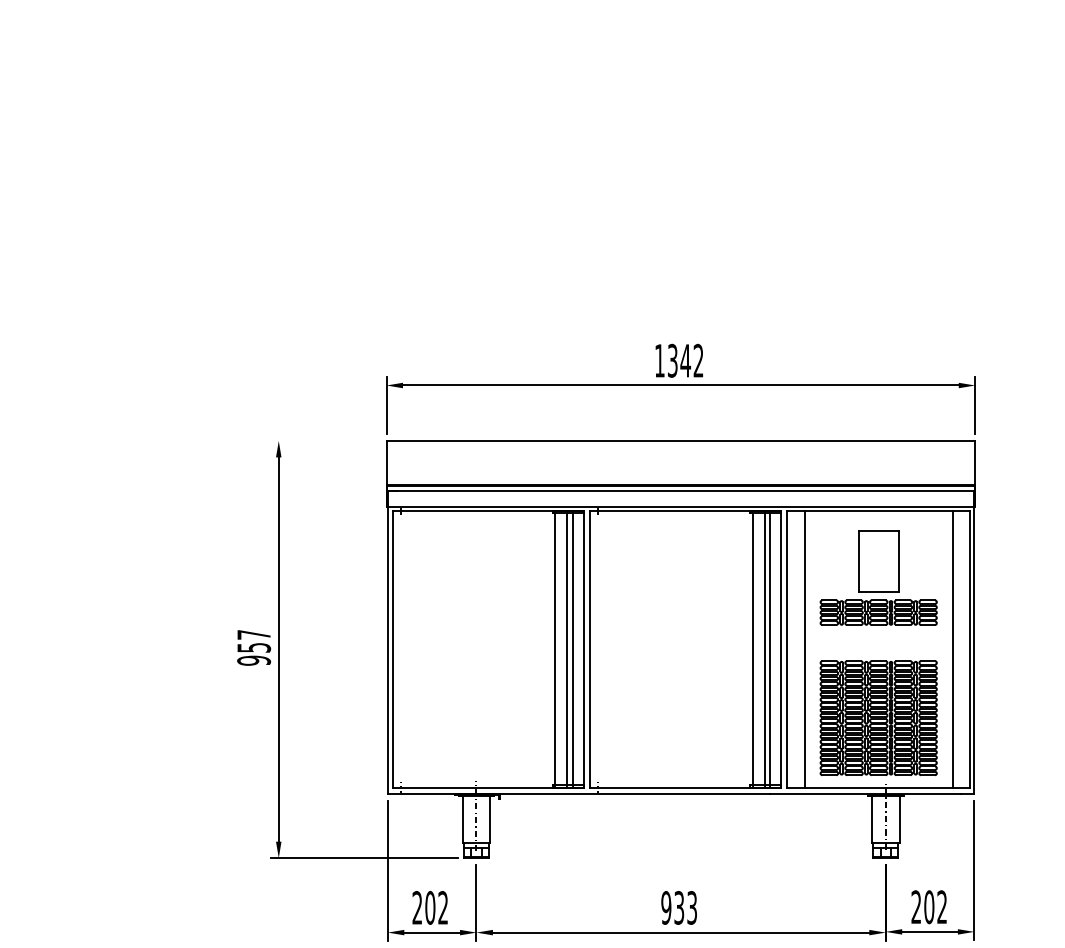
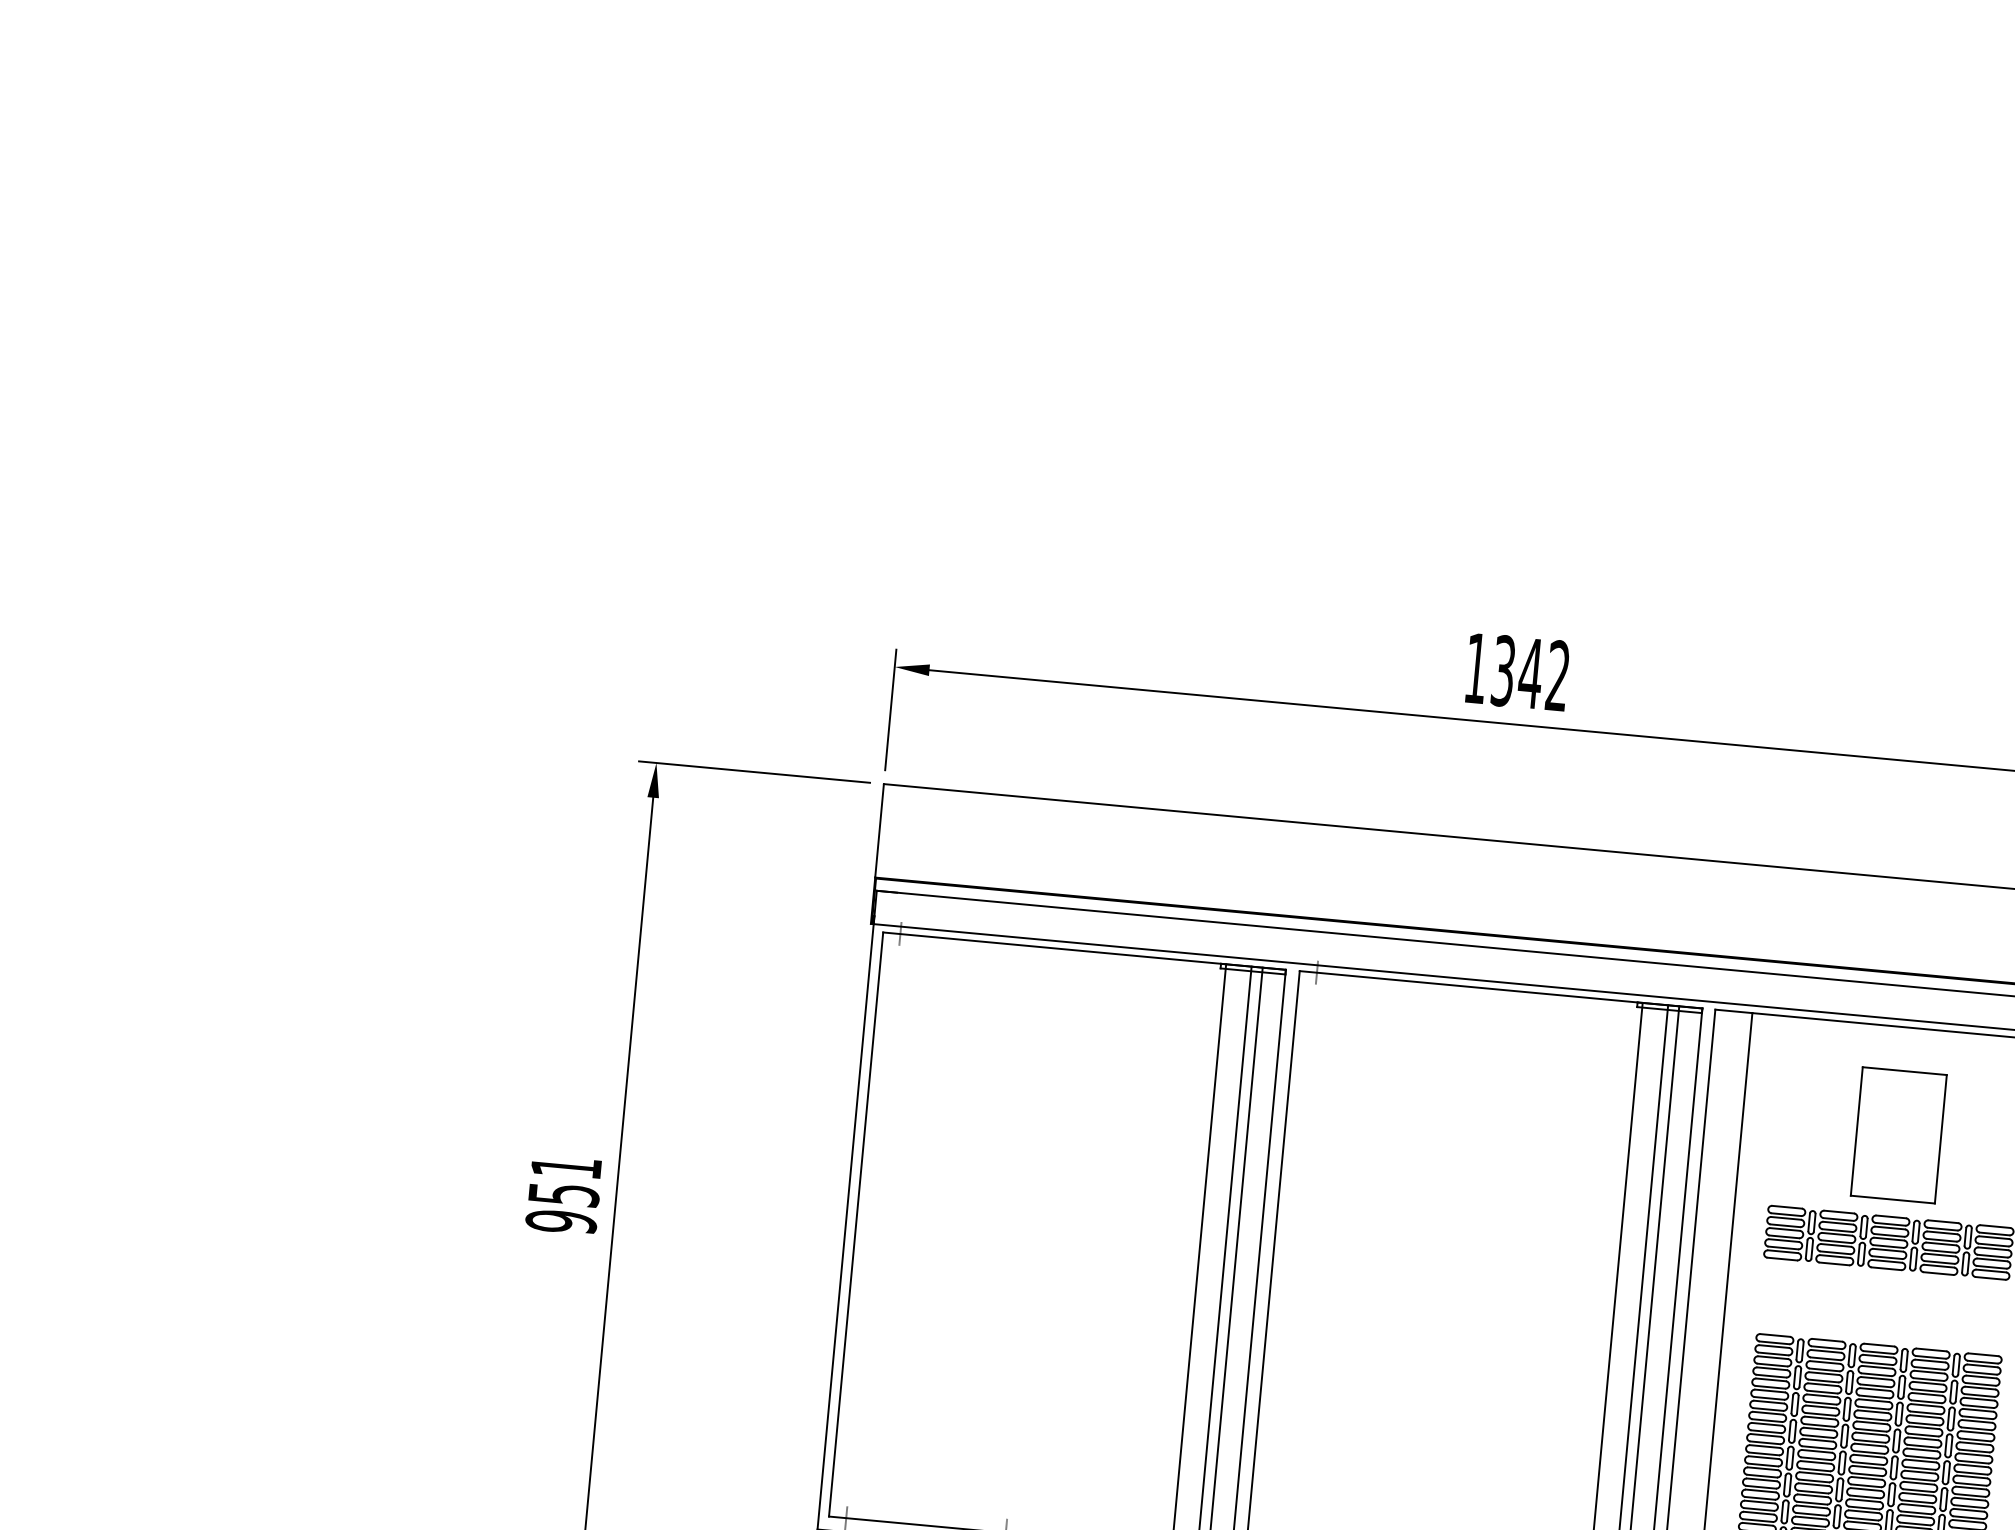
line: (324, 440) -> (753, 770), added
text: (253, 634) -> (565, 1166), 957 -> 951

